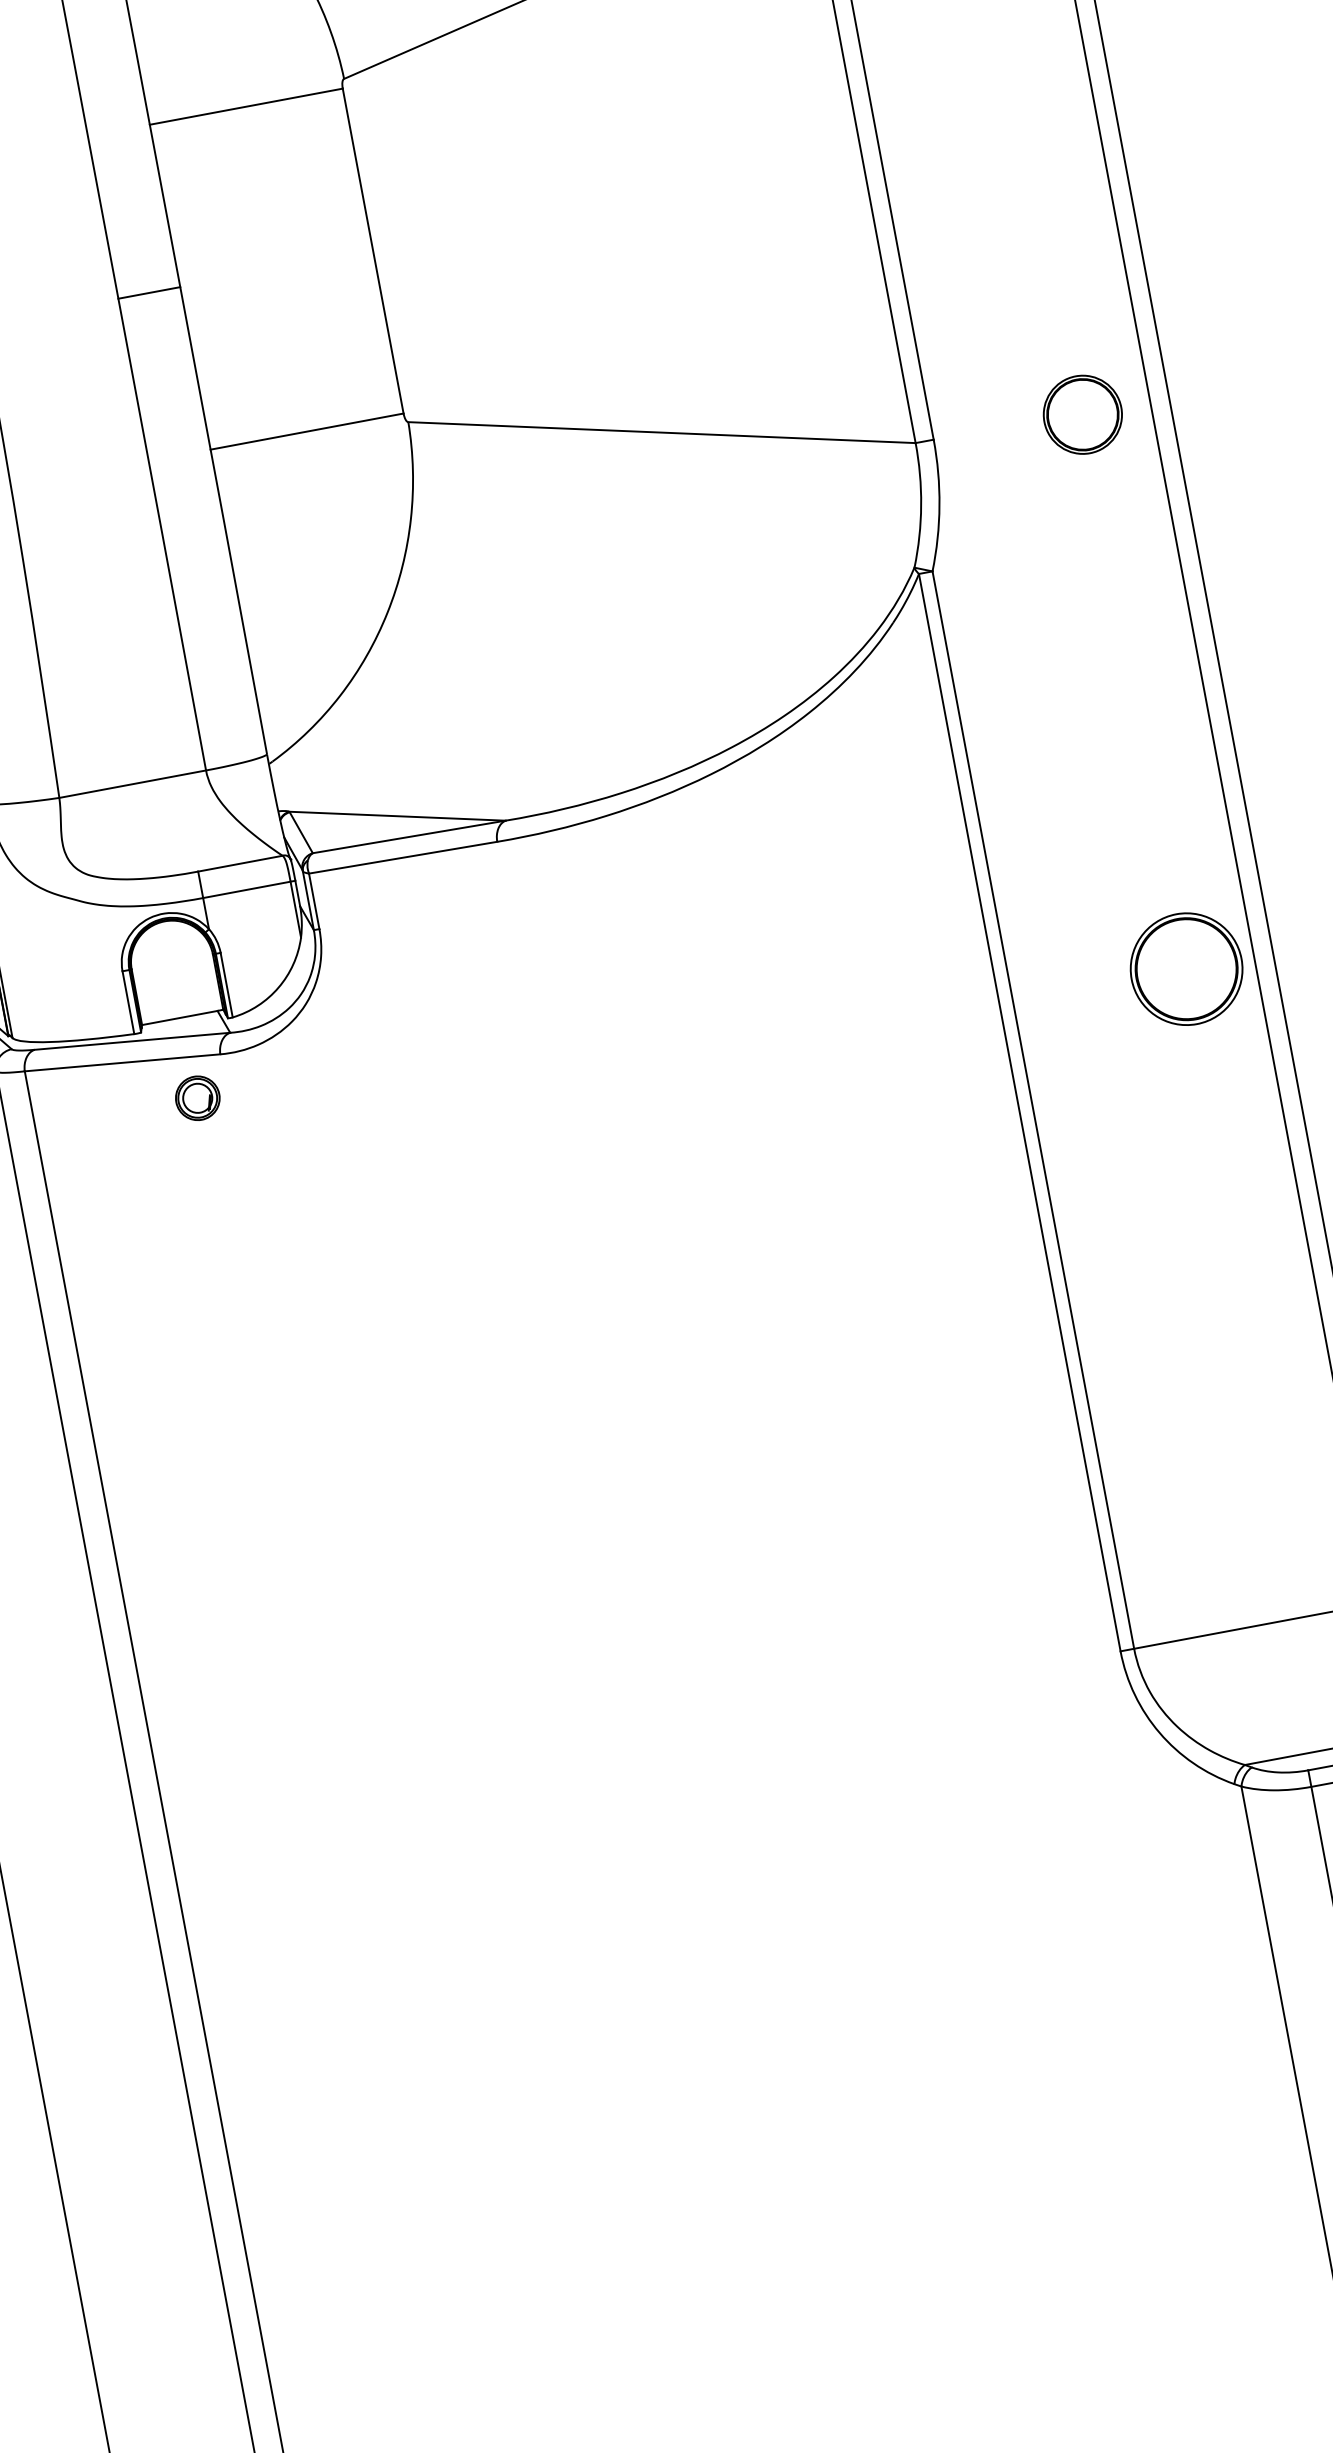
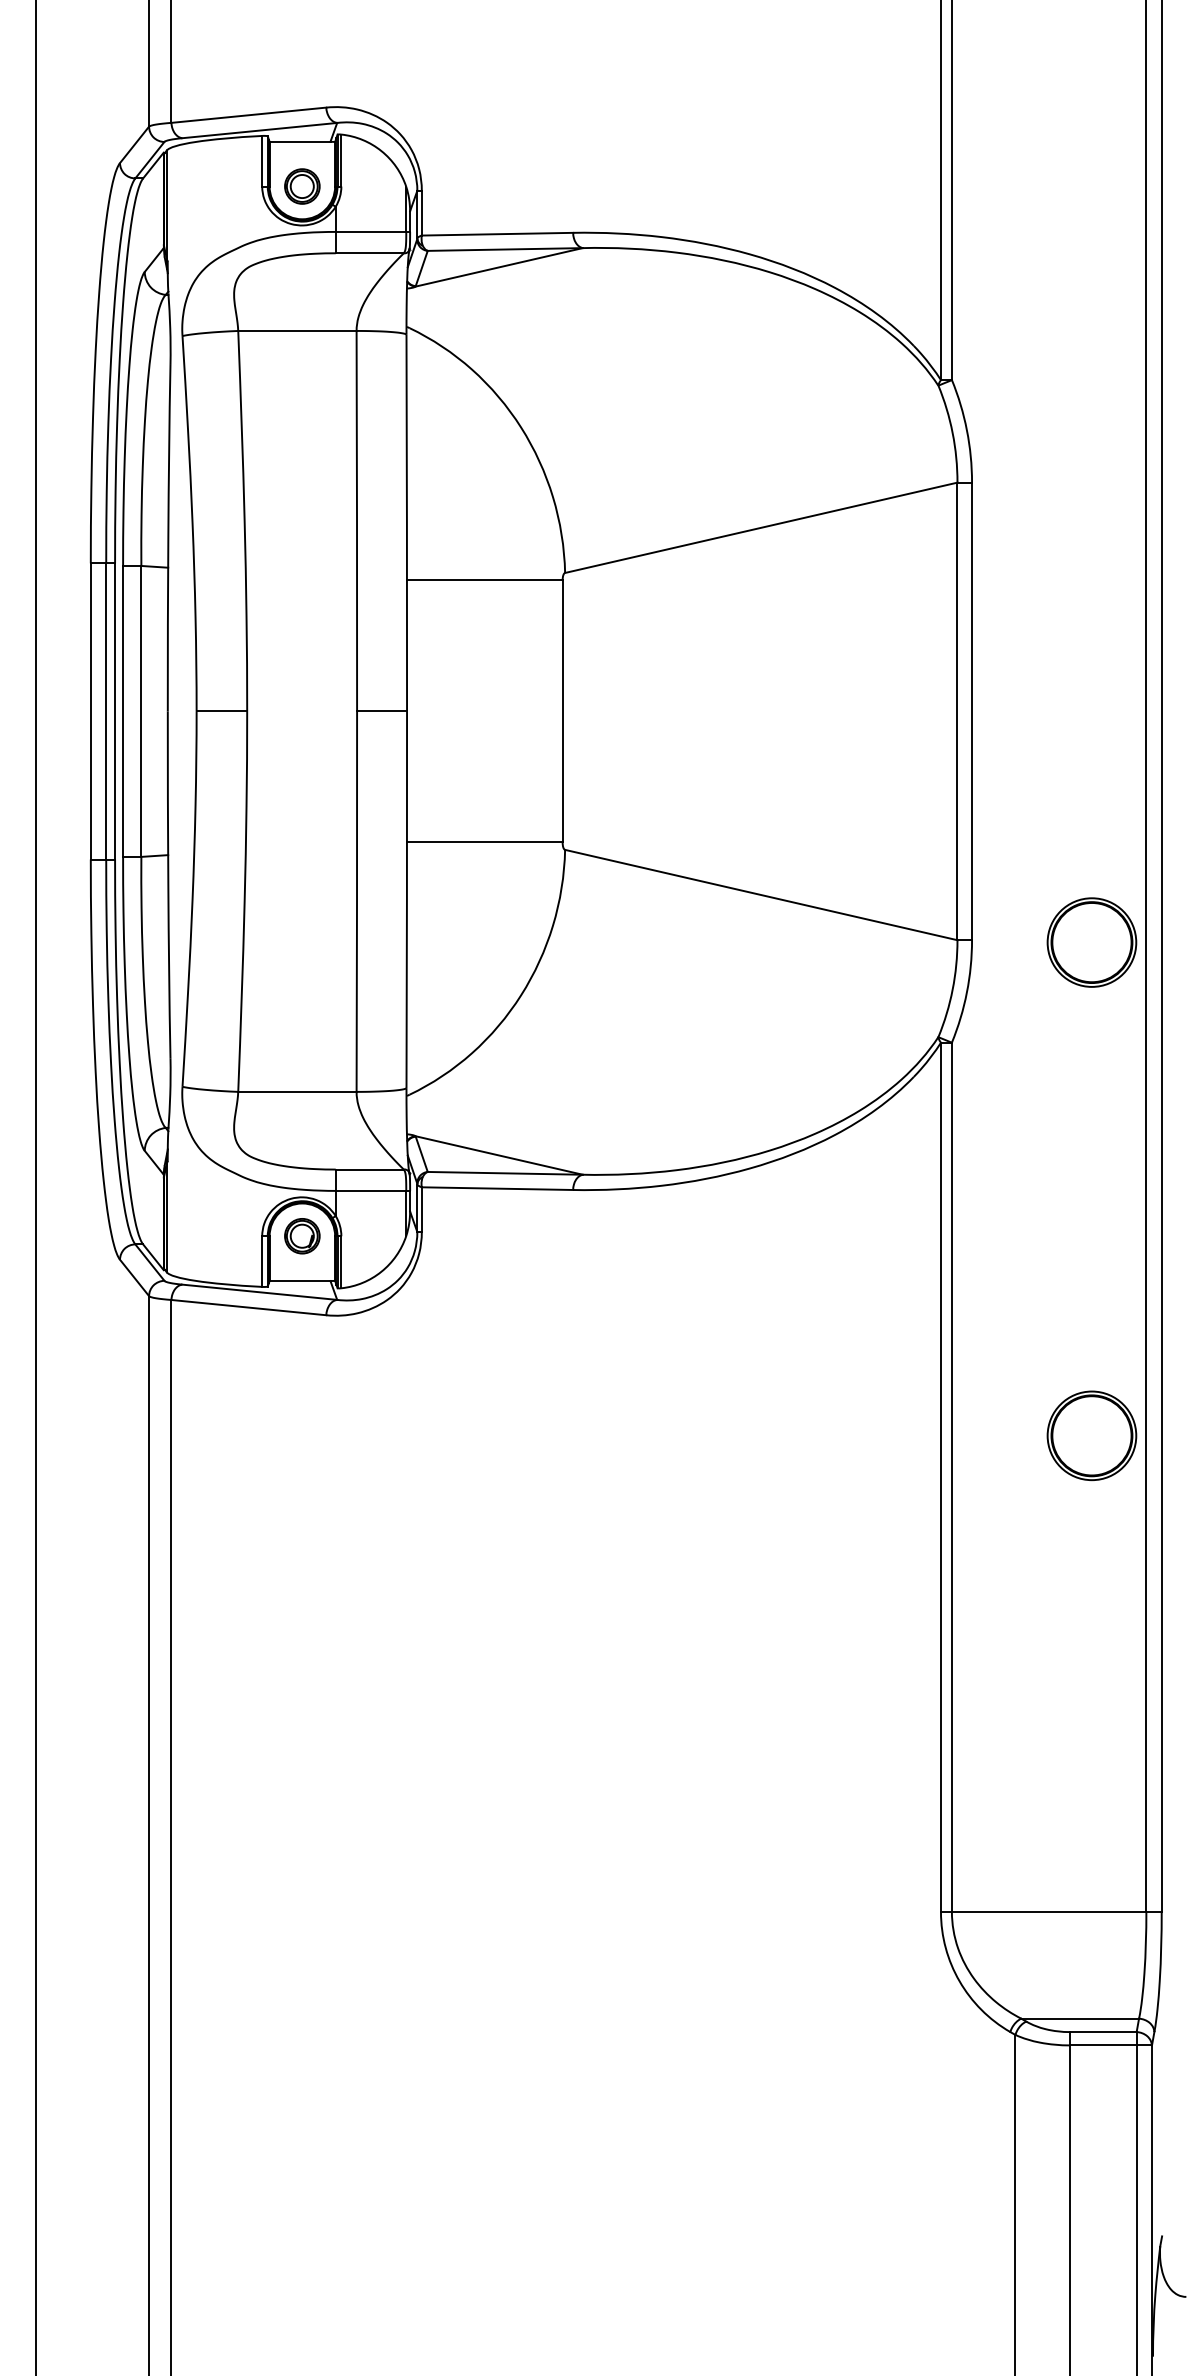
part: (1082, 414) -> (1091, 942), size x1.43
part: (1185, 968) -> (1091, 1435), moved
part: (198, 1098) -> (302, 1236), moved

